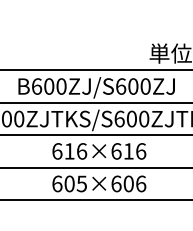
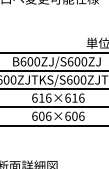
text: (81, 182) -> (48, 115), 605×606 -> 606×606

